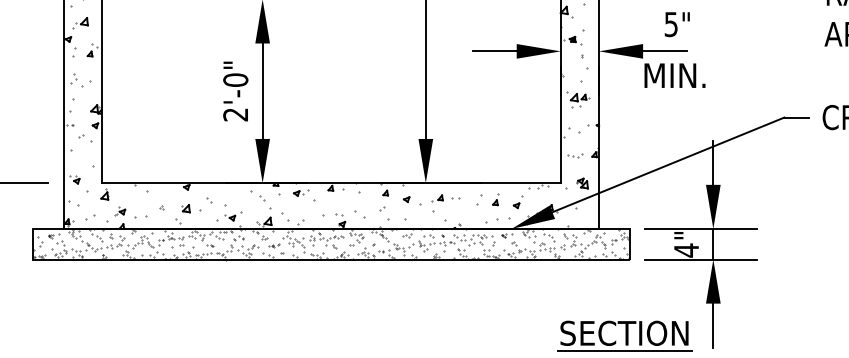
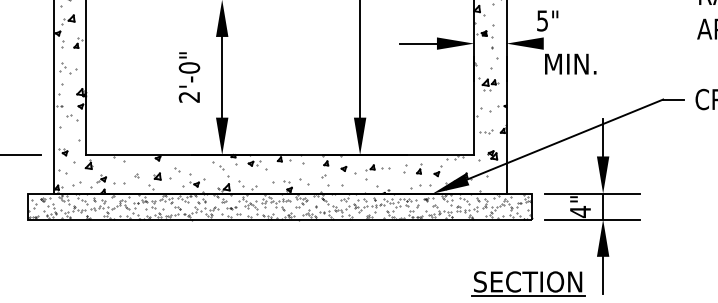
text: (677, 24) -> (547, 20), moved
line: (665, 51) -> (562, 43), removed
text: (235, 91) -> (189, 77), moved

